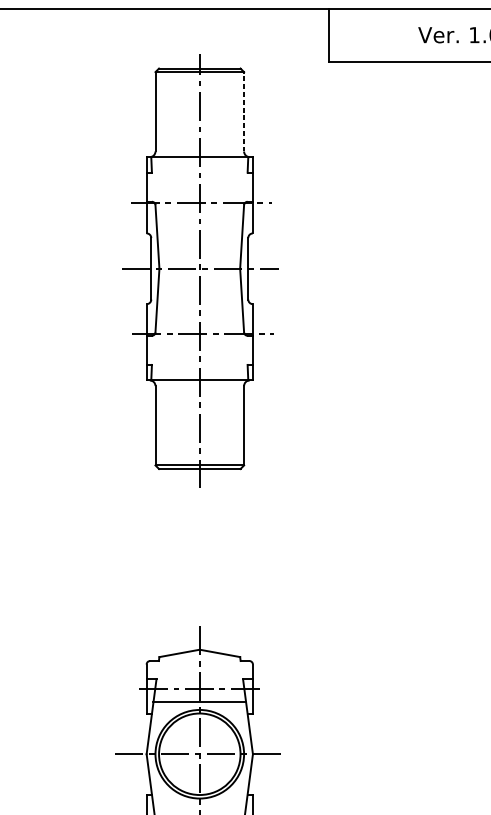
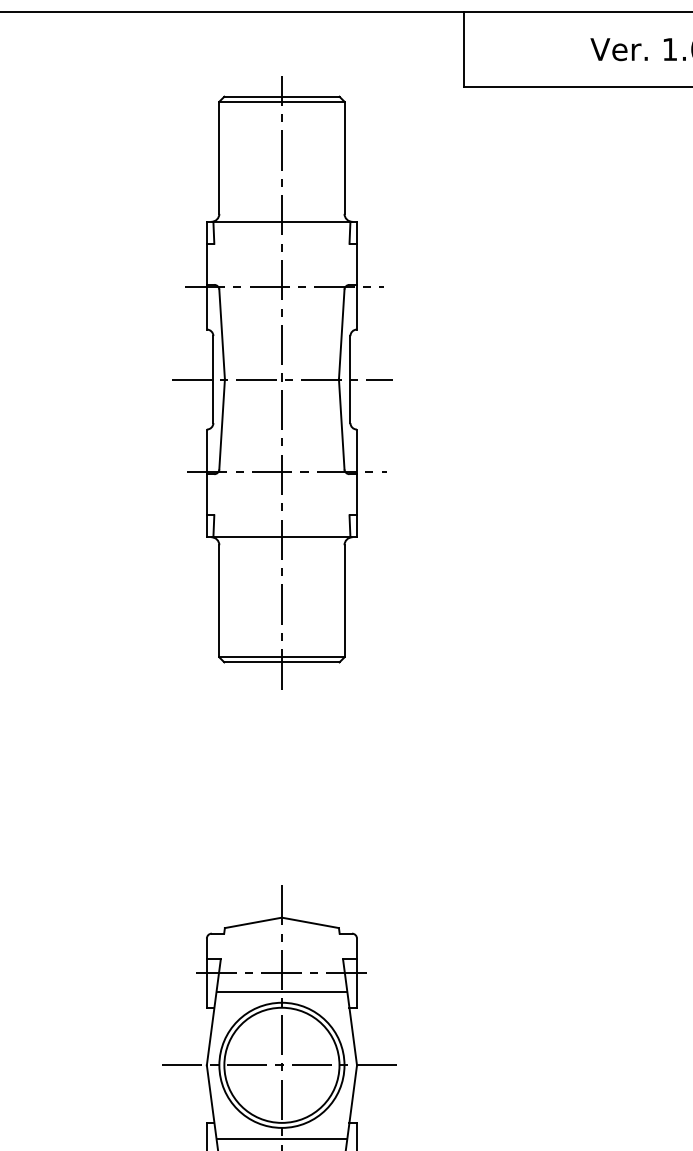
line: (244, 111) -> (344, 157), dashed -> solid
line: (199, 806) -> (281, 1138), added

